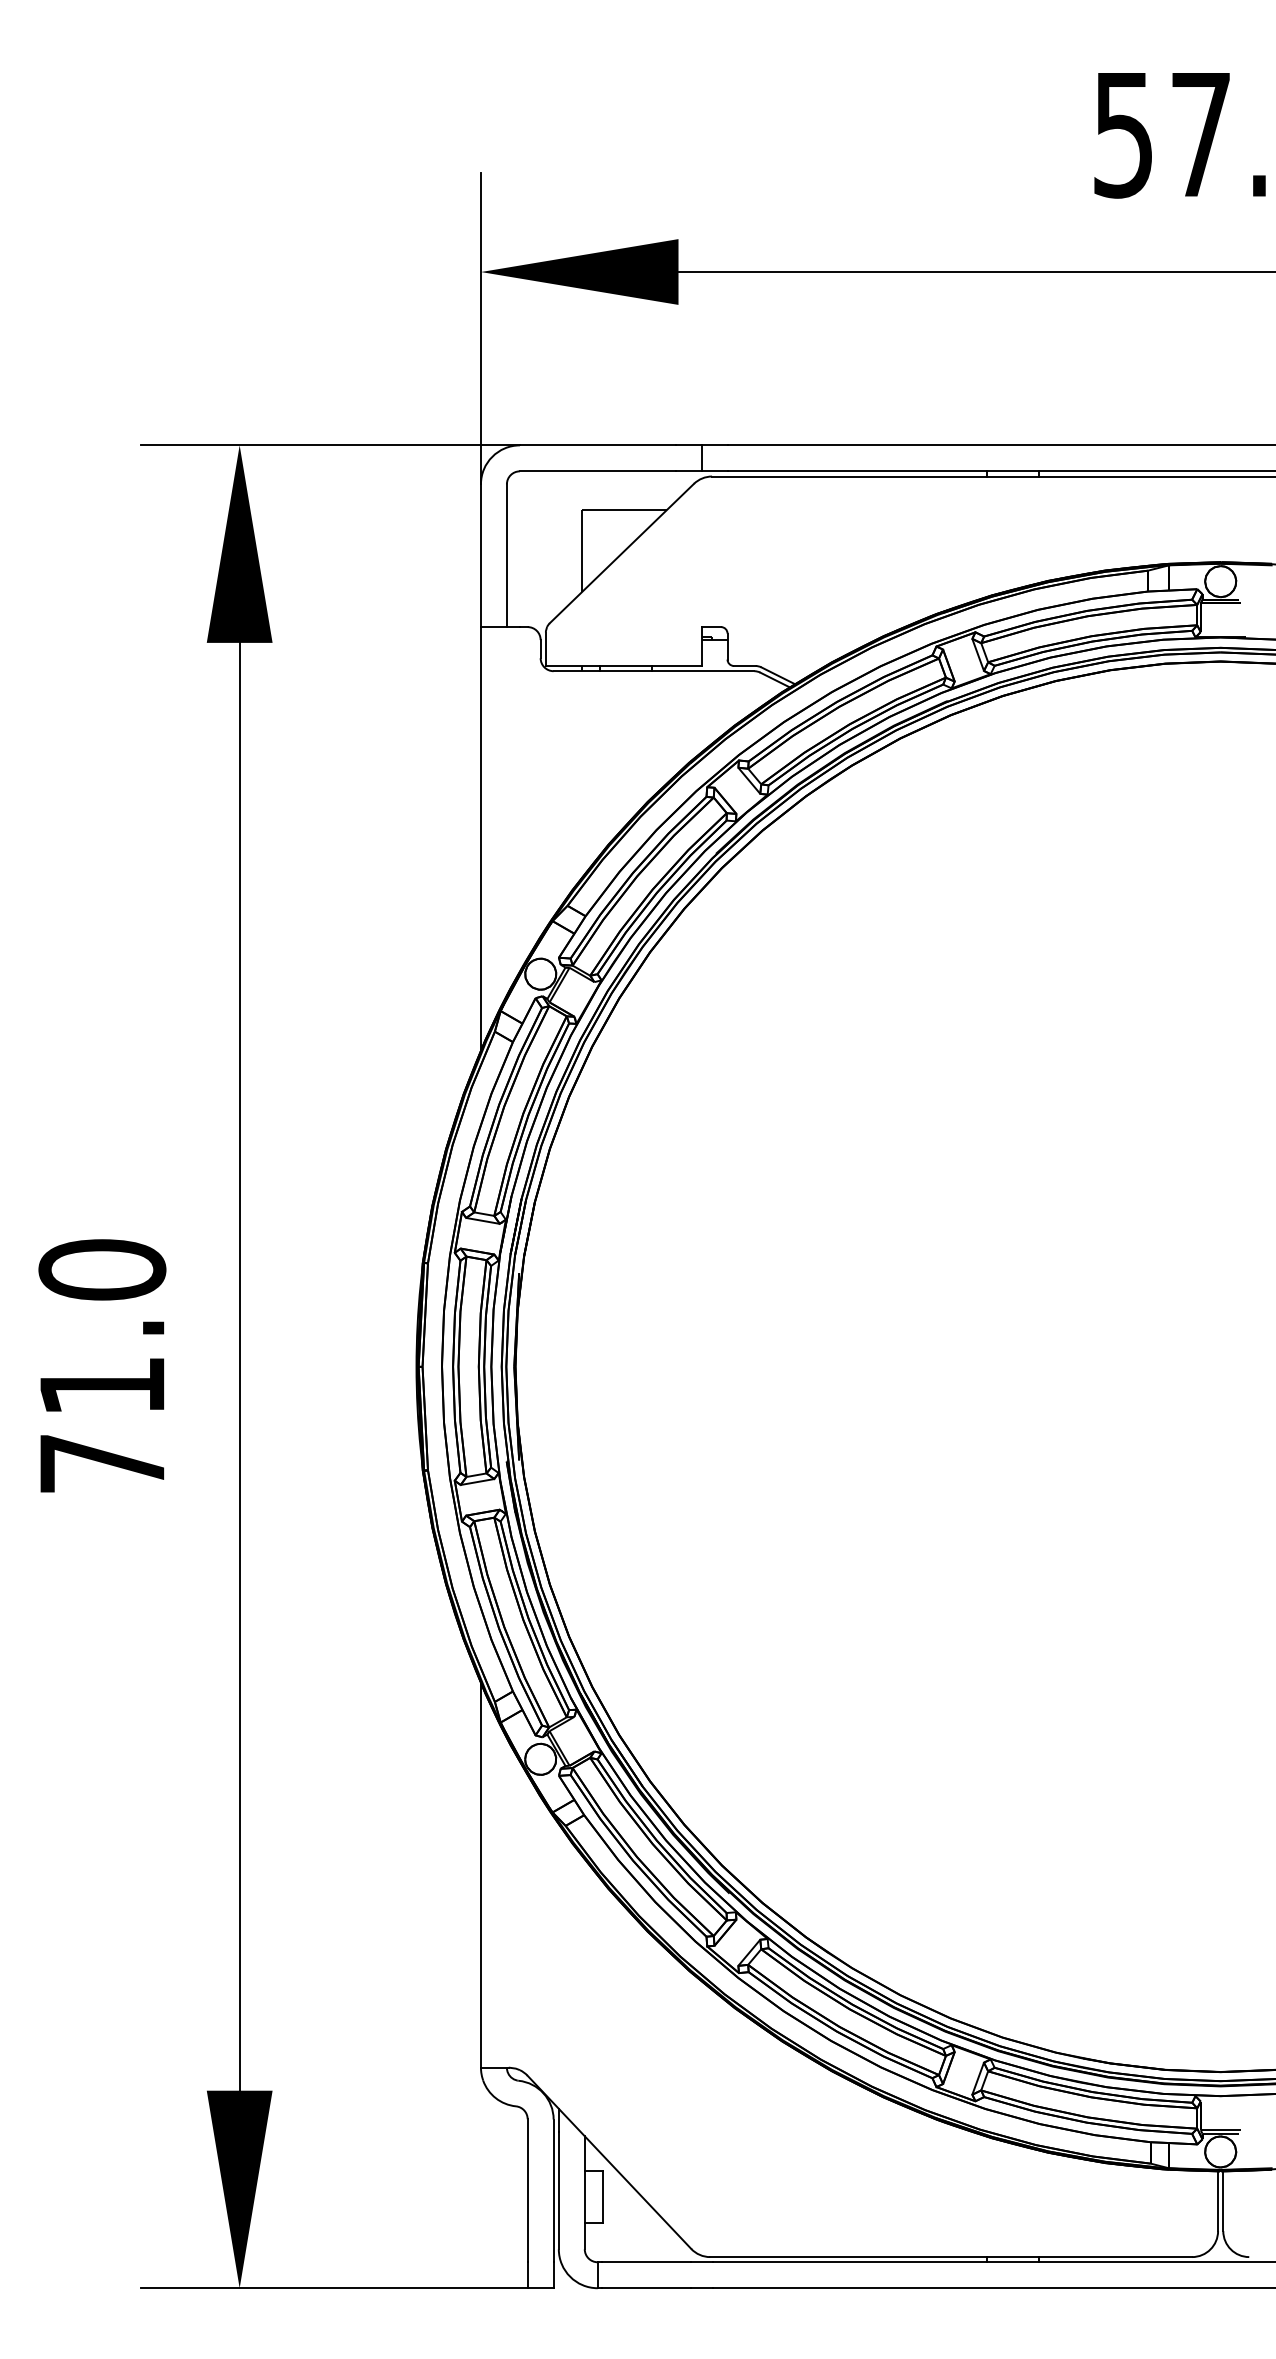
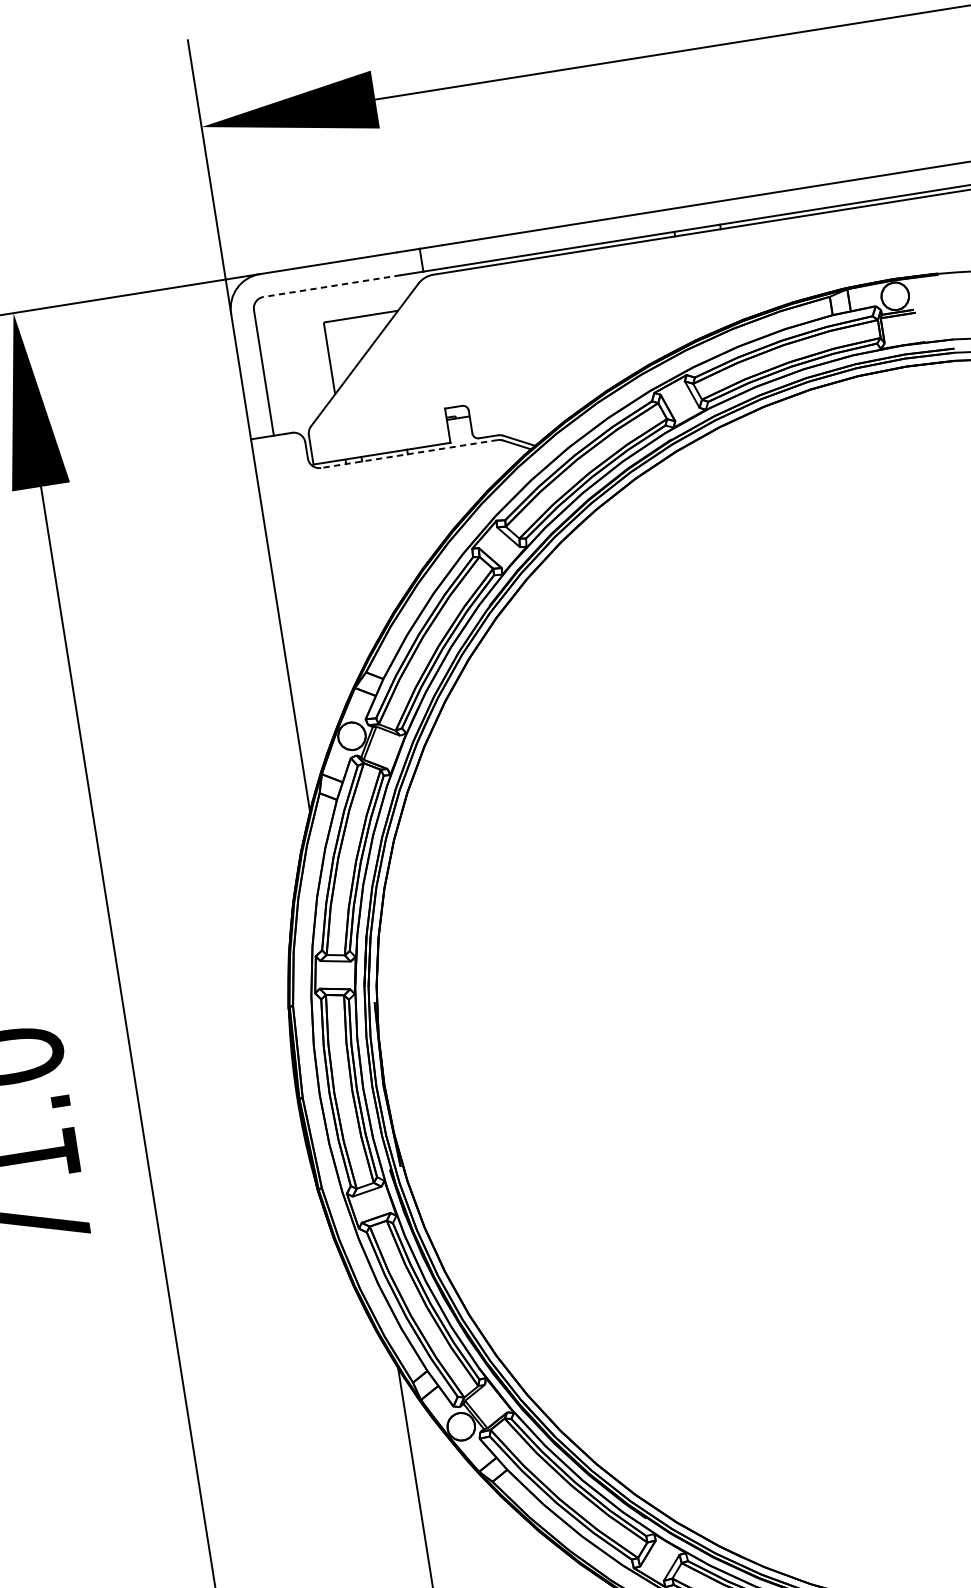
line: (597, 471) -> (331, 286), solid -> dashed
line: (653, 671) -> (408, 454), solid -> dashed

